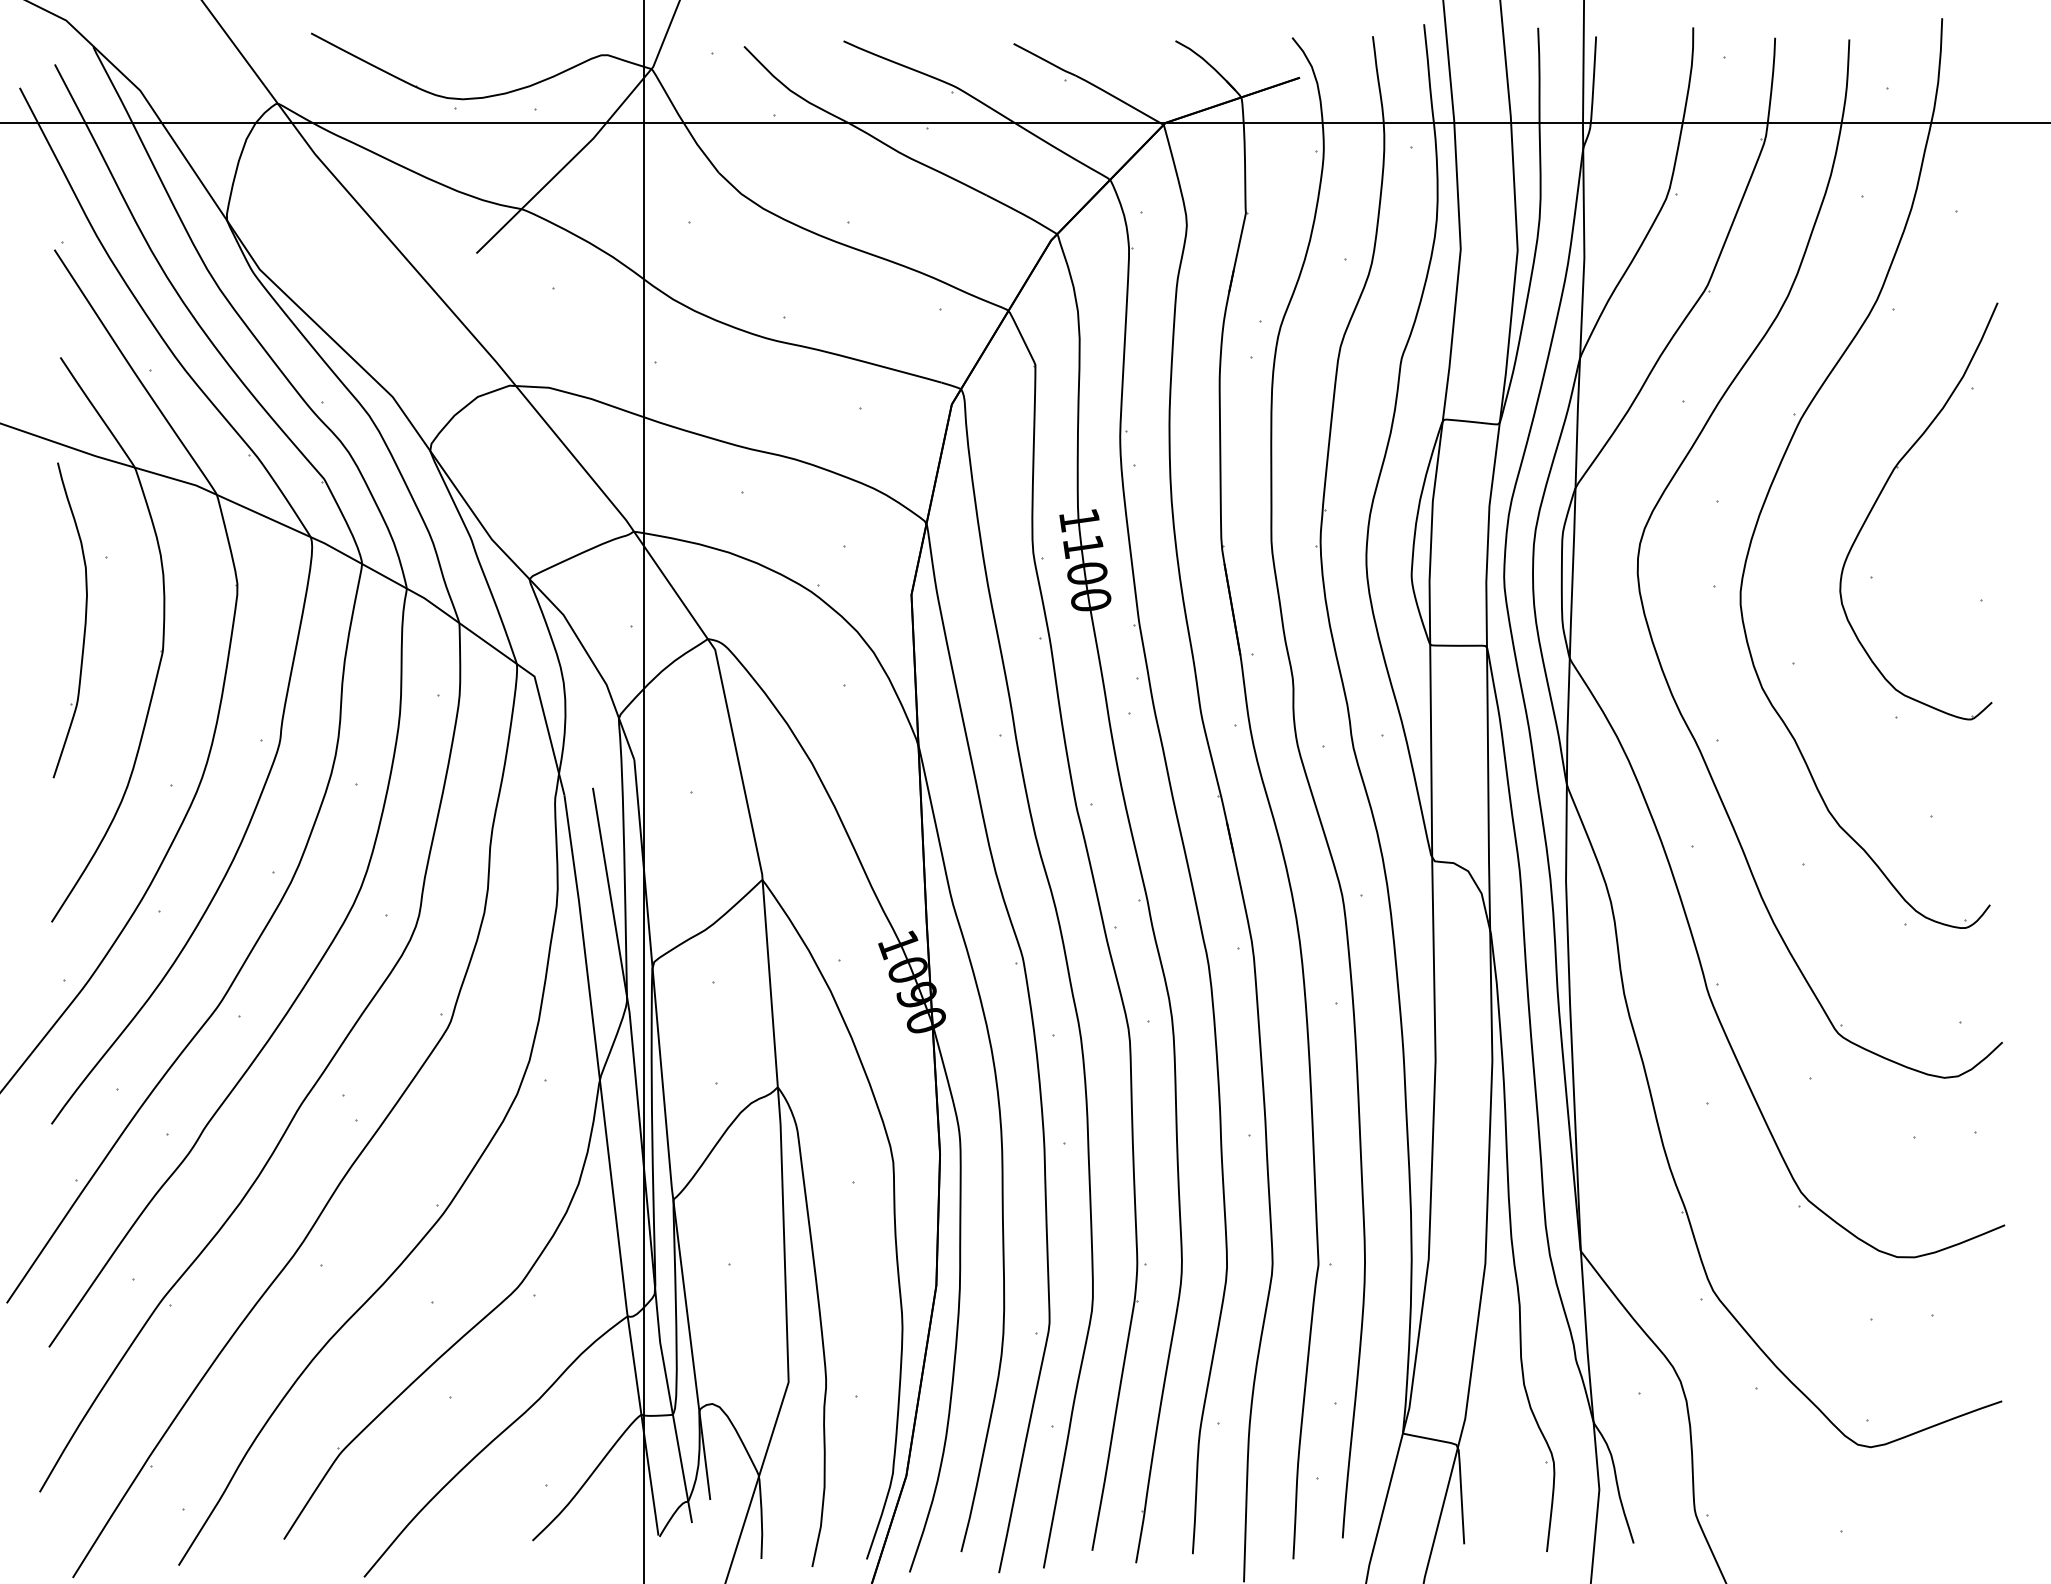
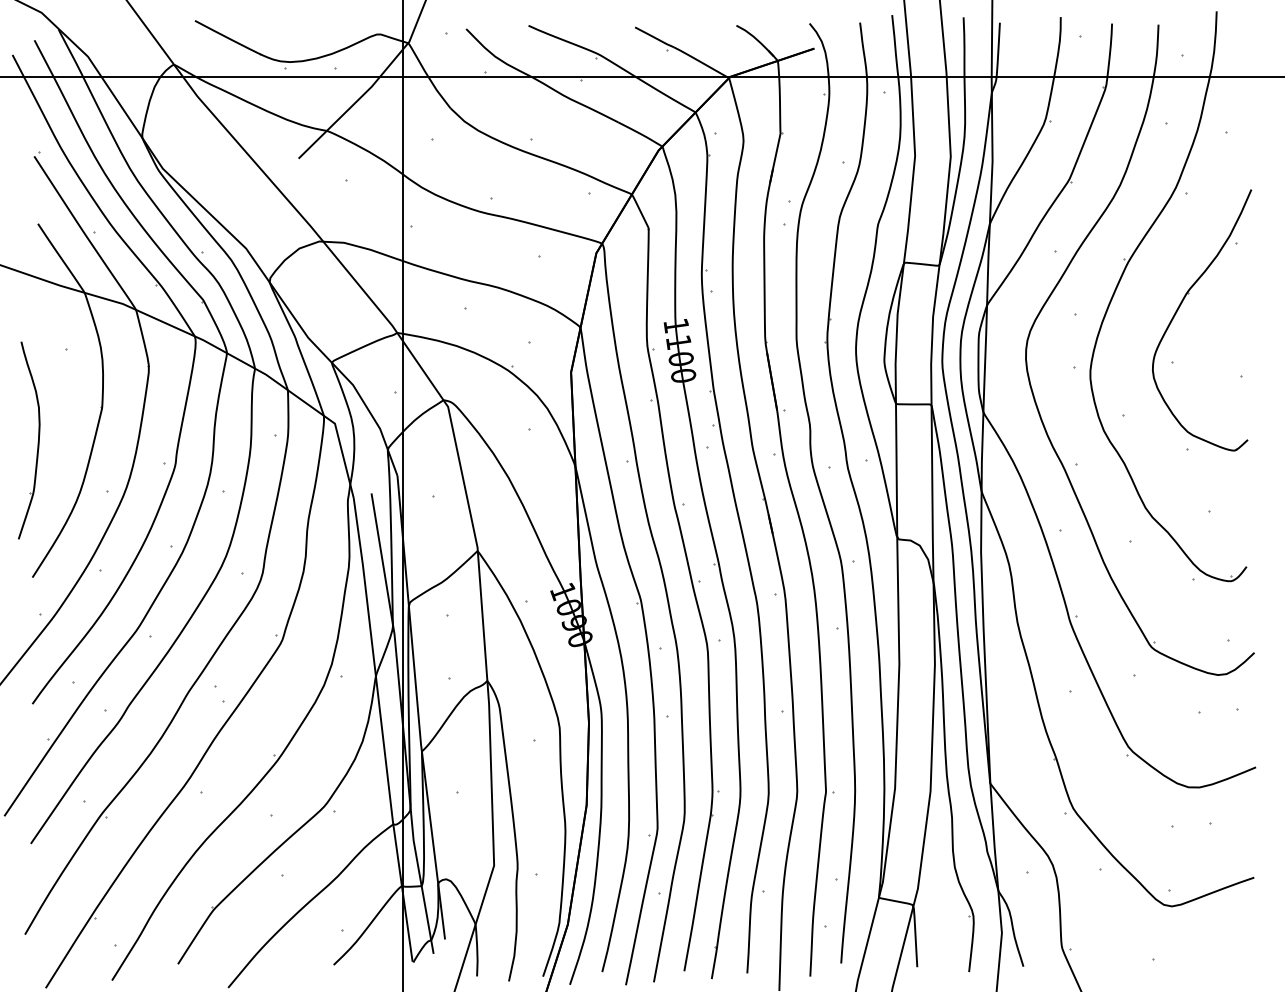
part: (83, 623) -> (37, 442), moved

